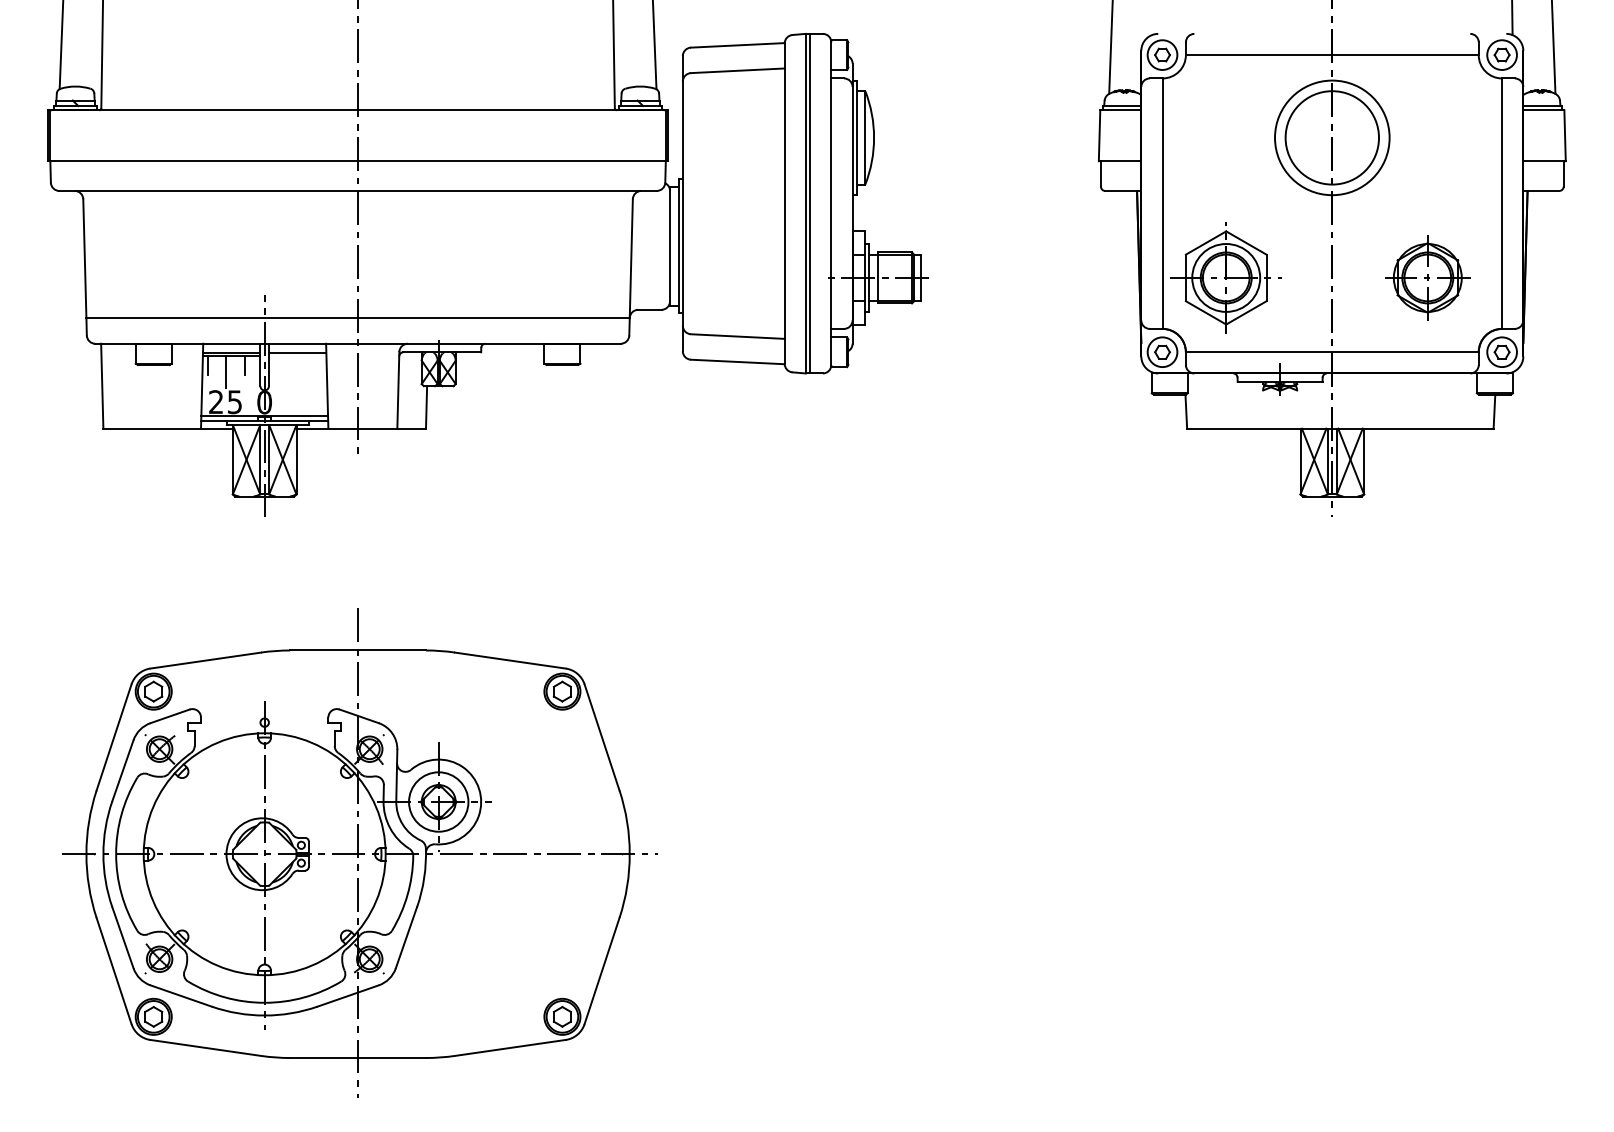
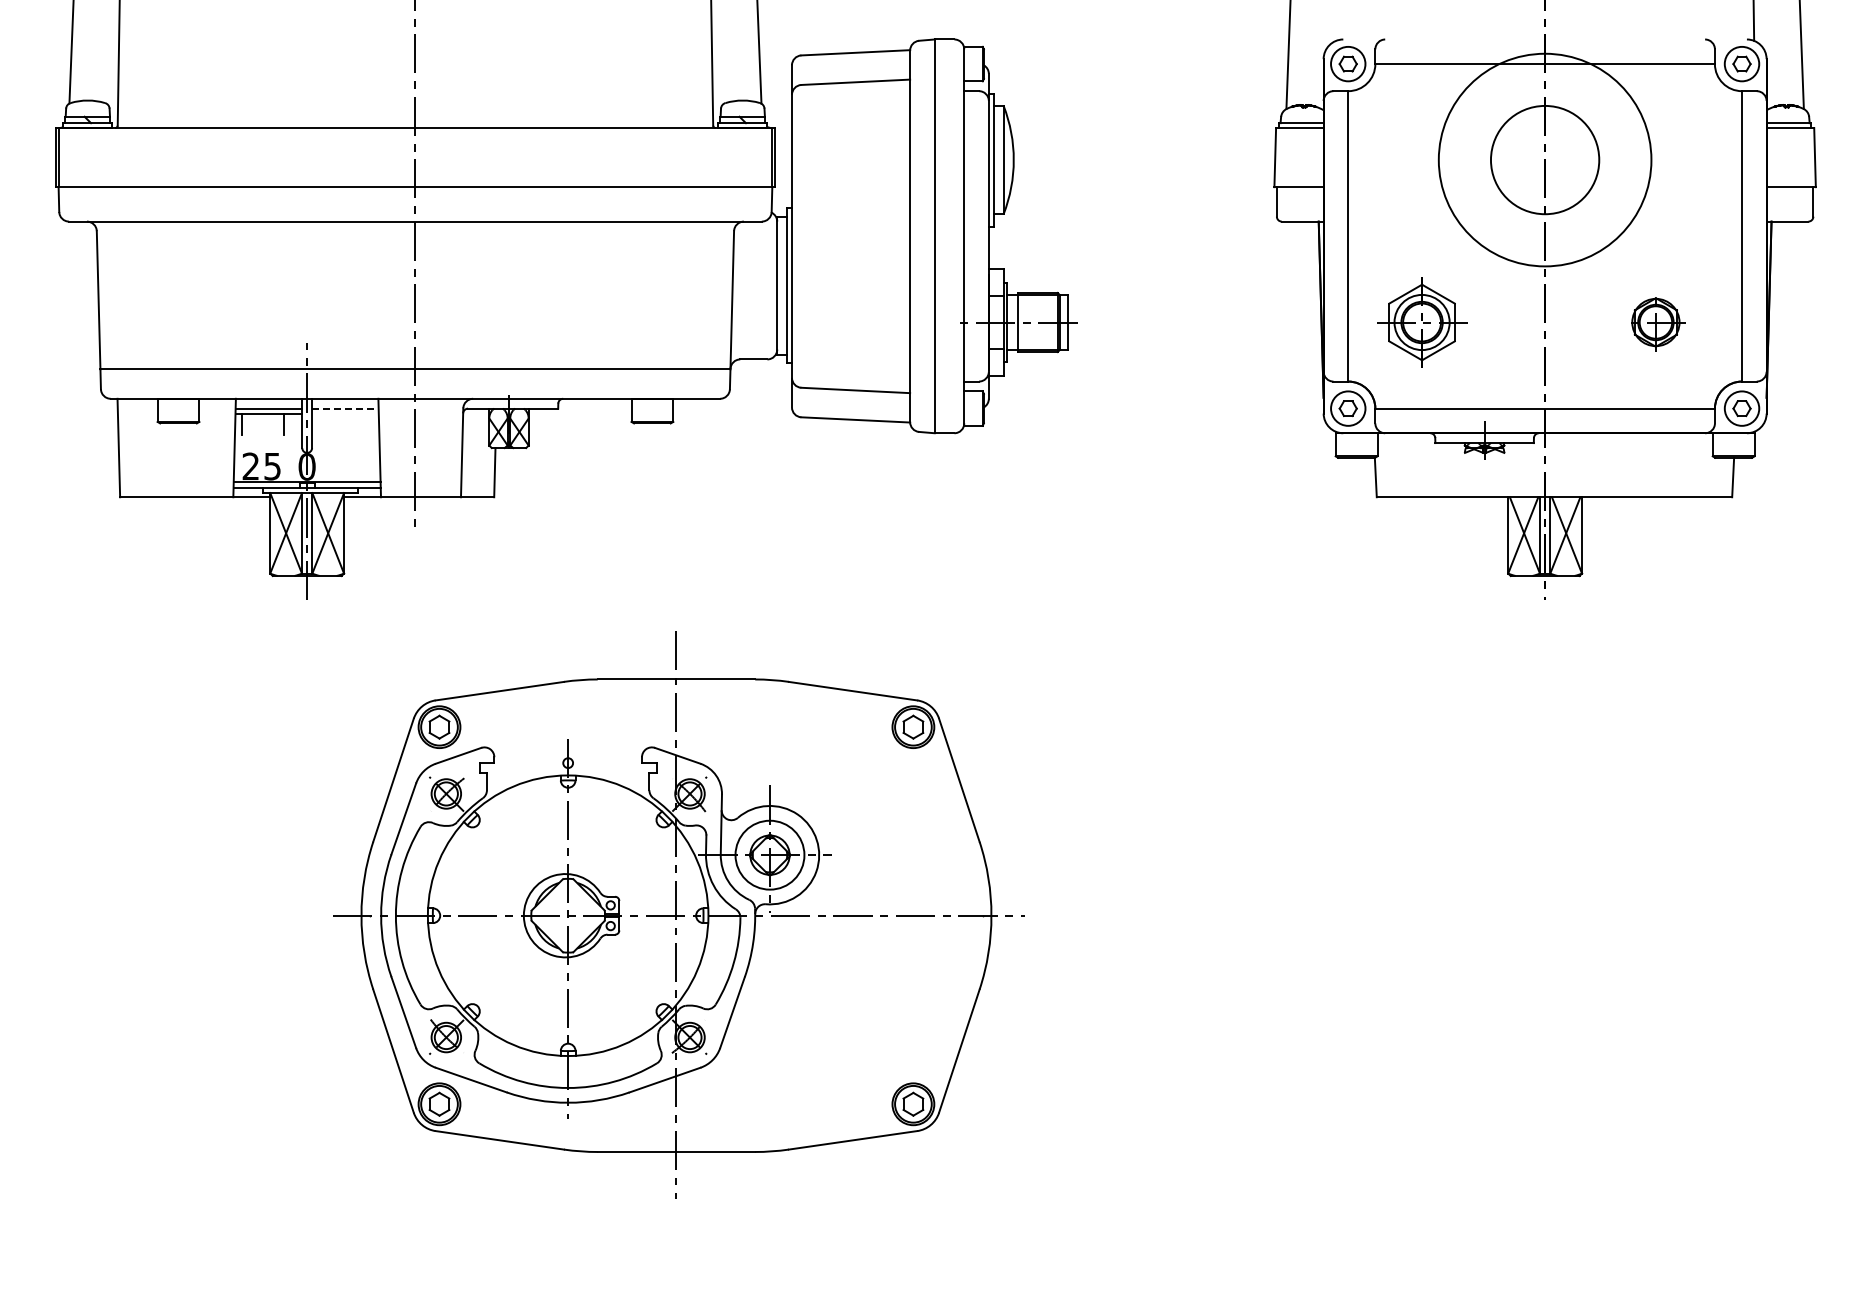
circle: (1331, 137) -> (1544, 159), size x1.6
line: (810, 203) -> (939, 236), removed
part: (1225, 277) -> (1421, 322), size x0.7
part: (1427, 277) -> (1655, 322), size x0.6
line: (297, 352) -> (345, 409), solid -> dashed
line: (225, 371) -> (261, 431), removed
part: (359, 853) -> (678, 914), moved

